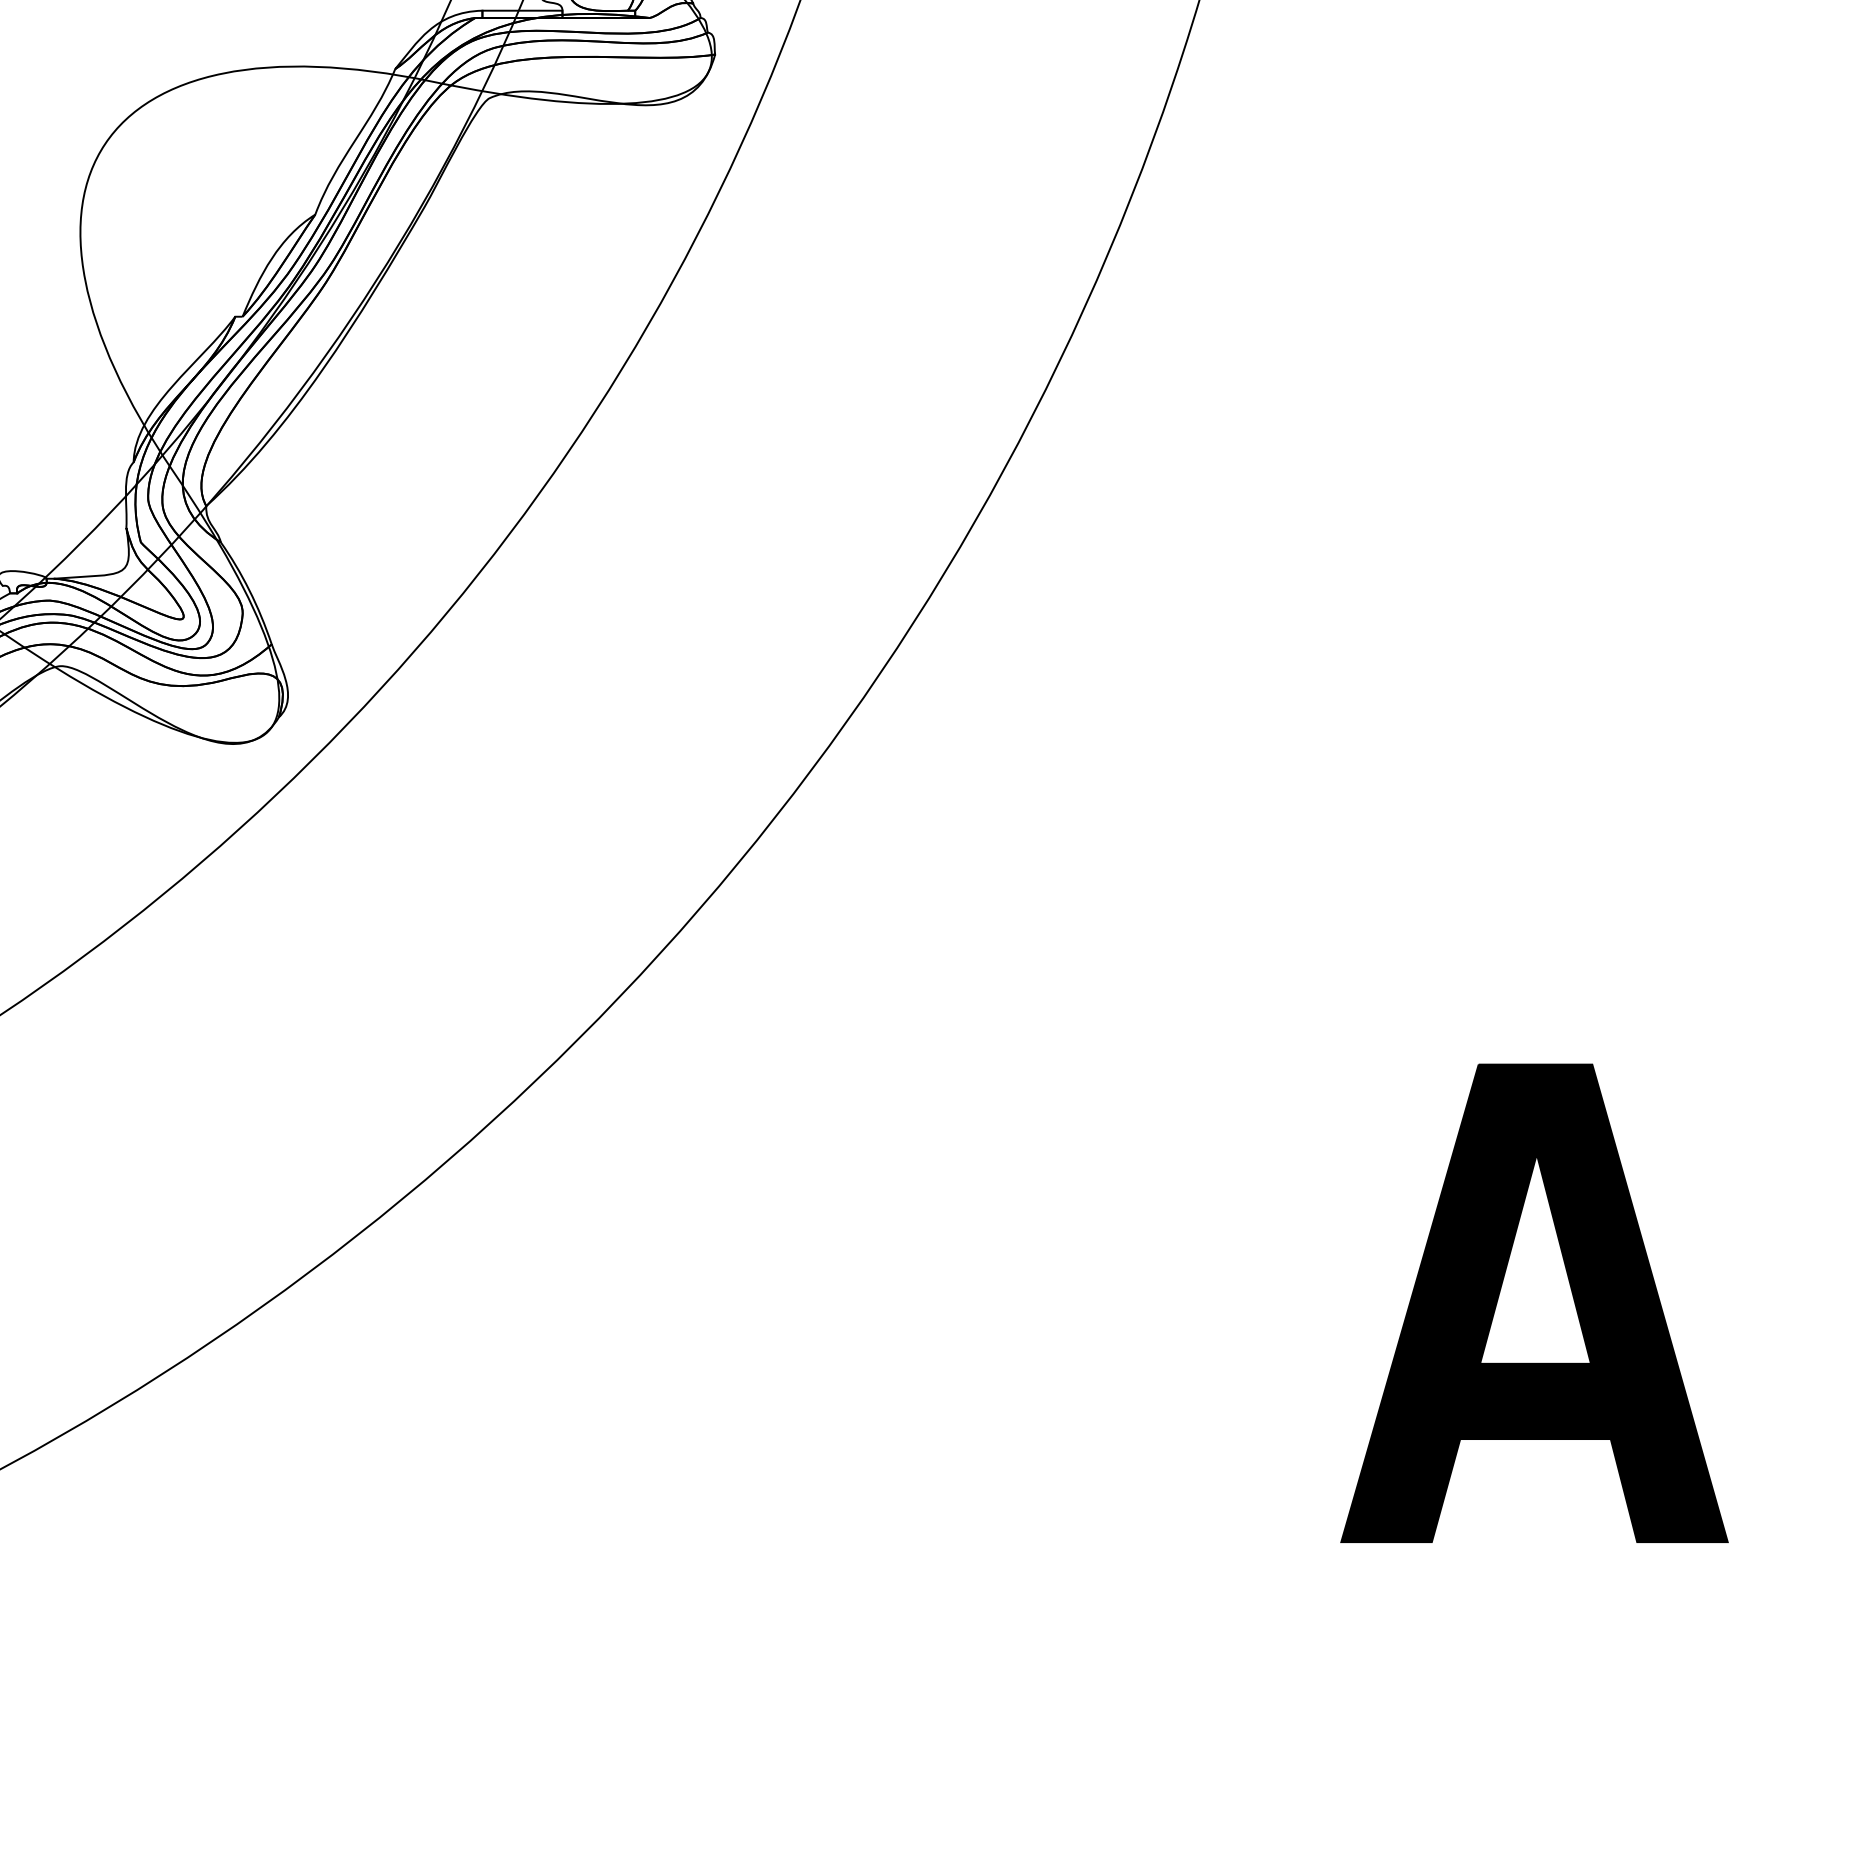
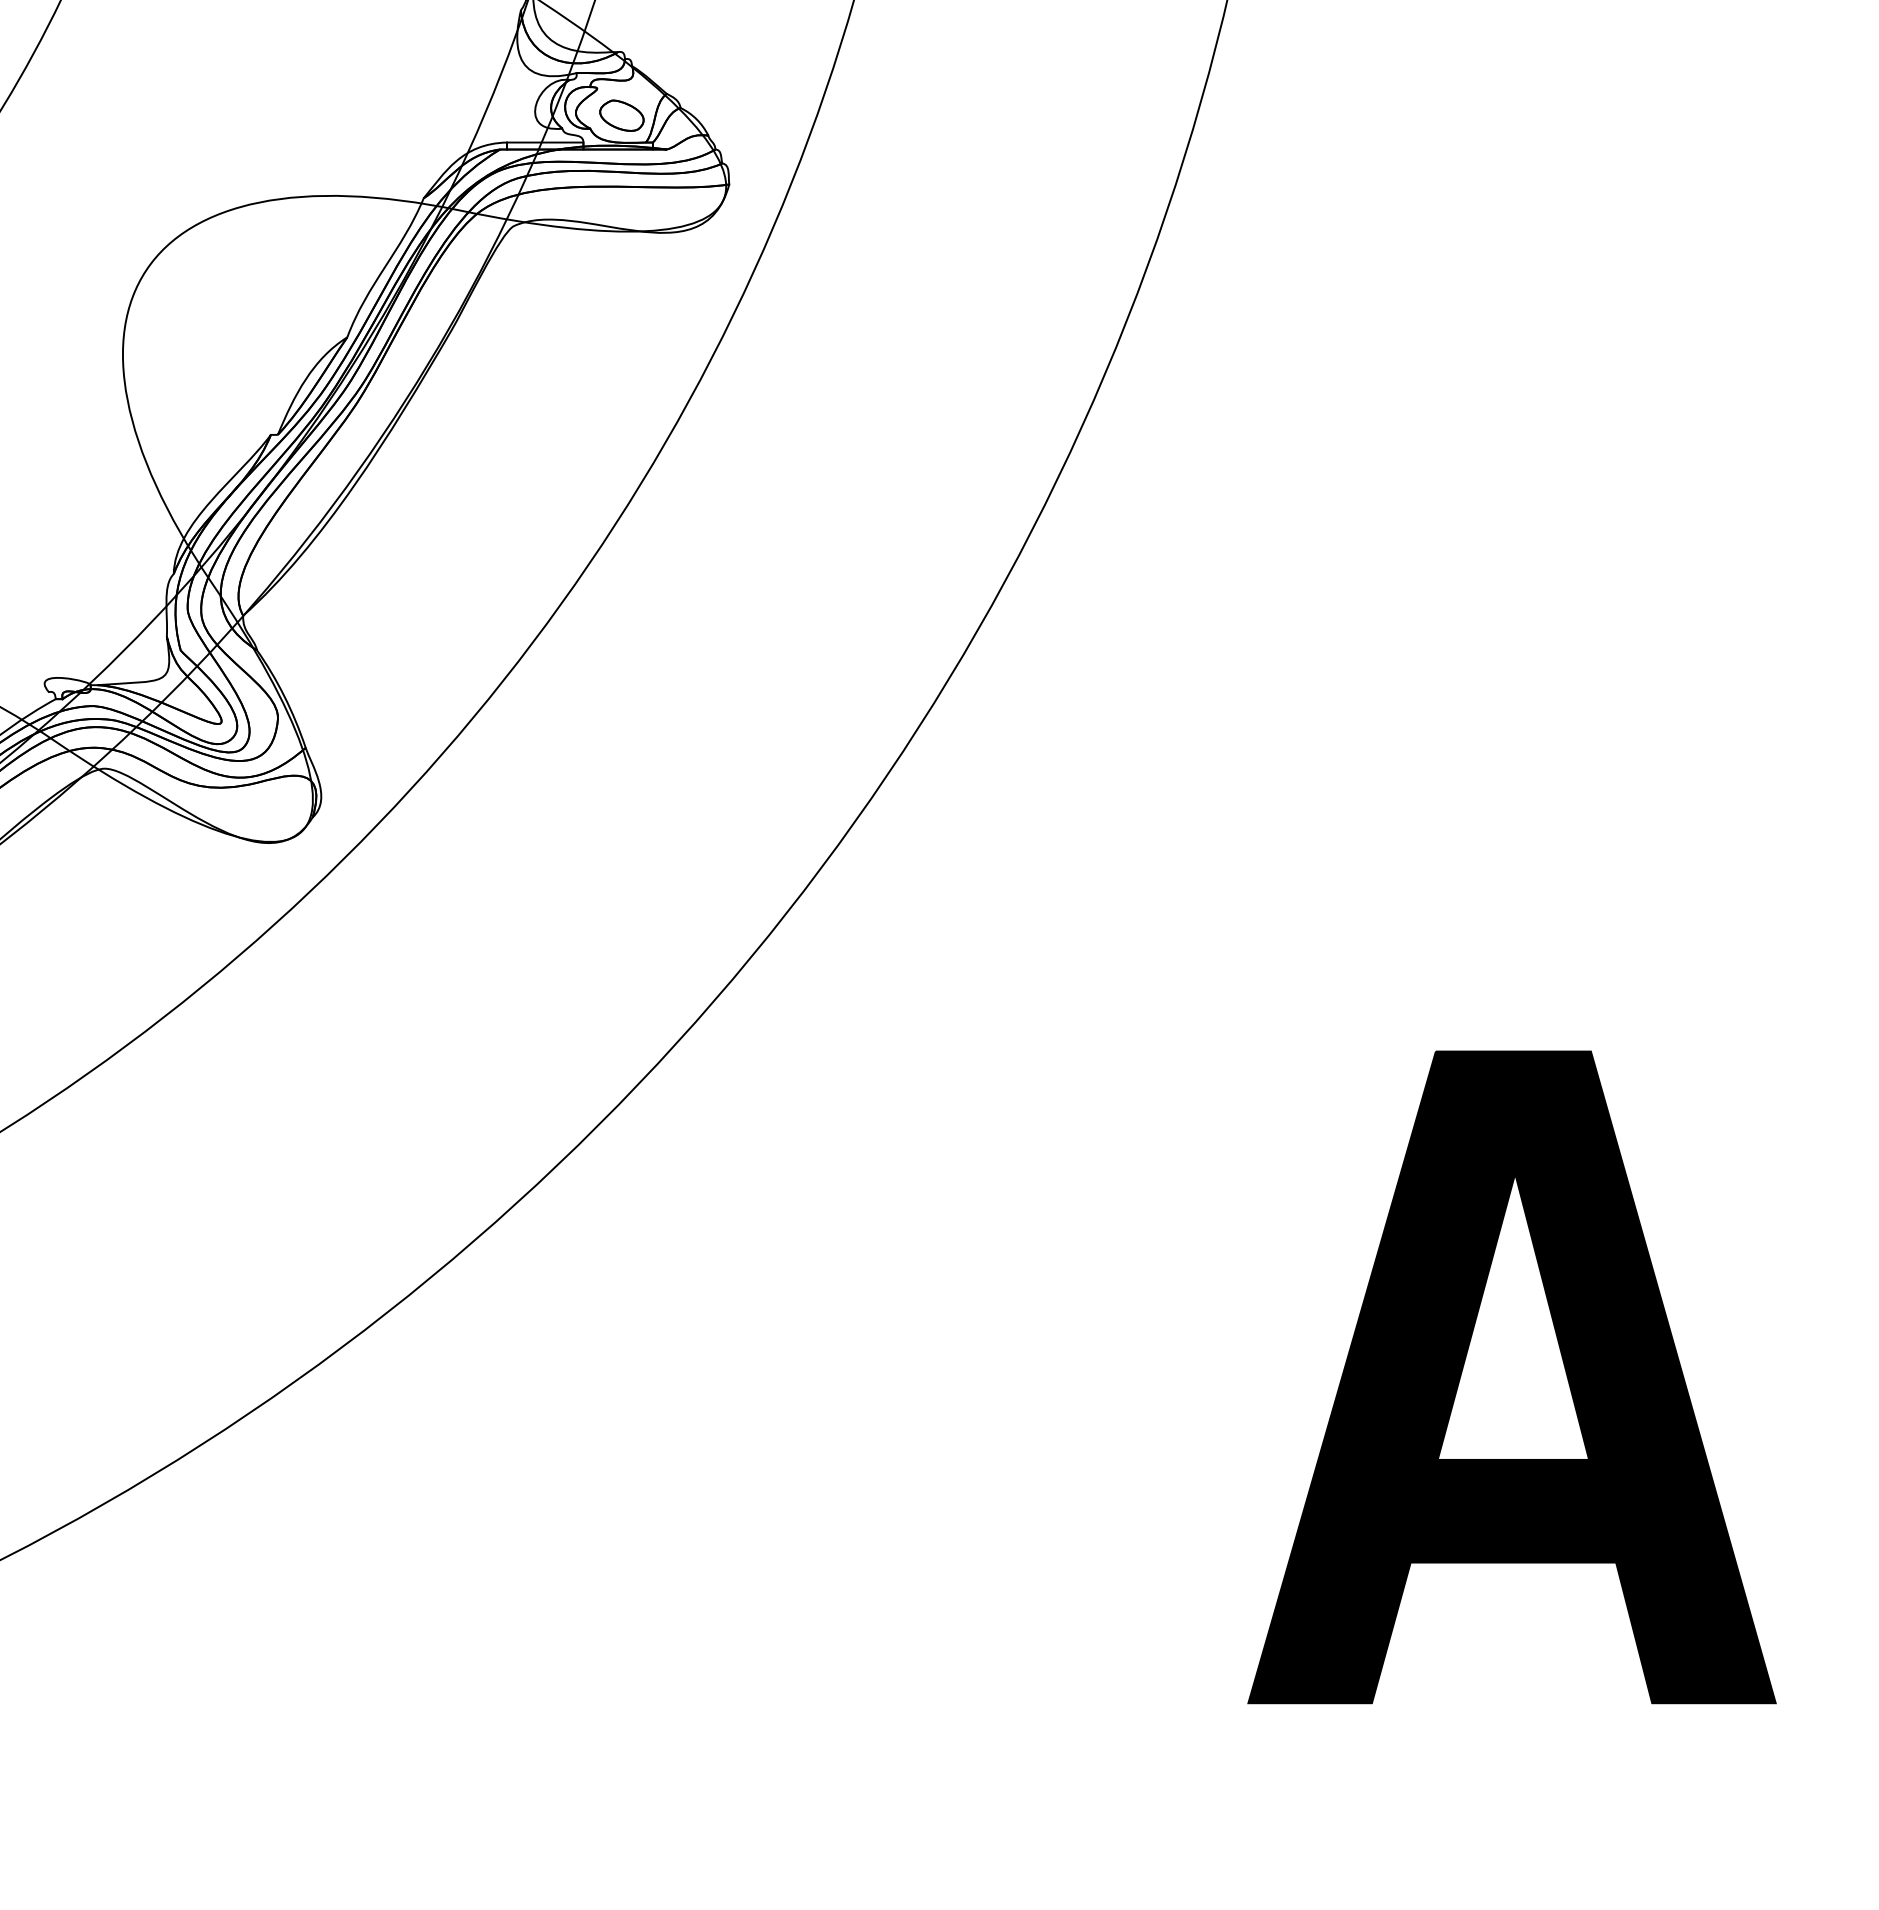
part: (1533, 1303) -> (1511, 1377), size x1.43

